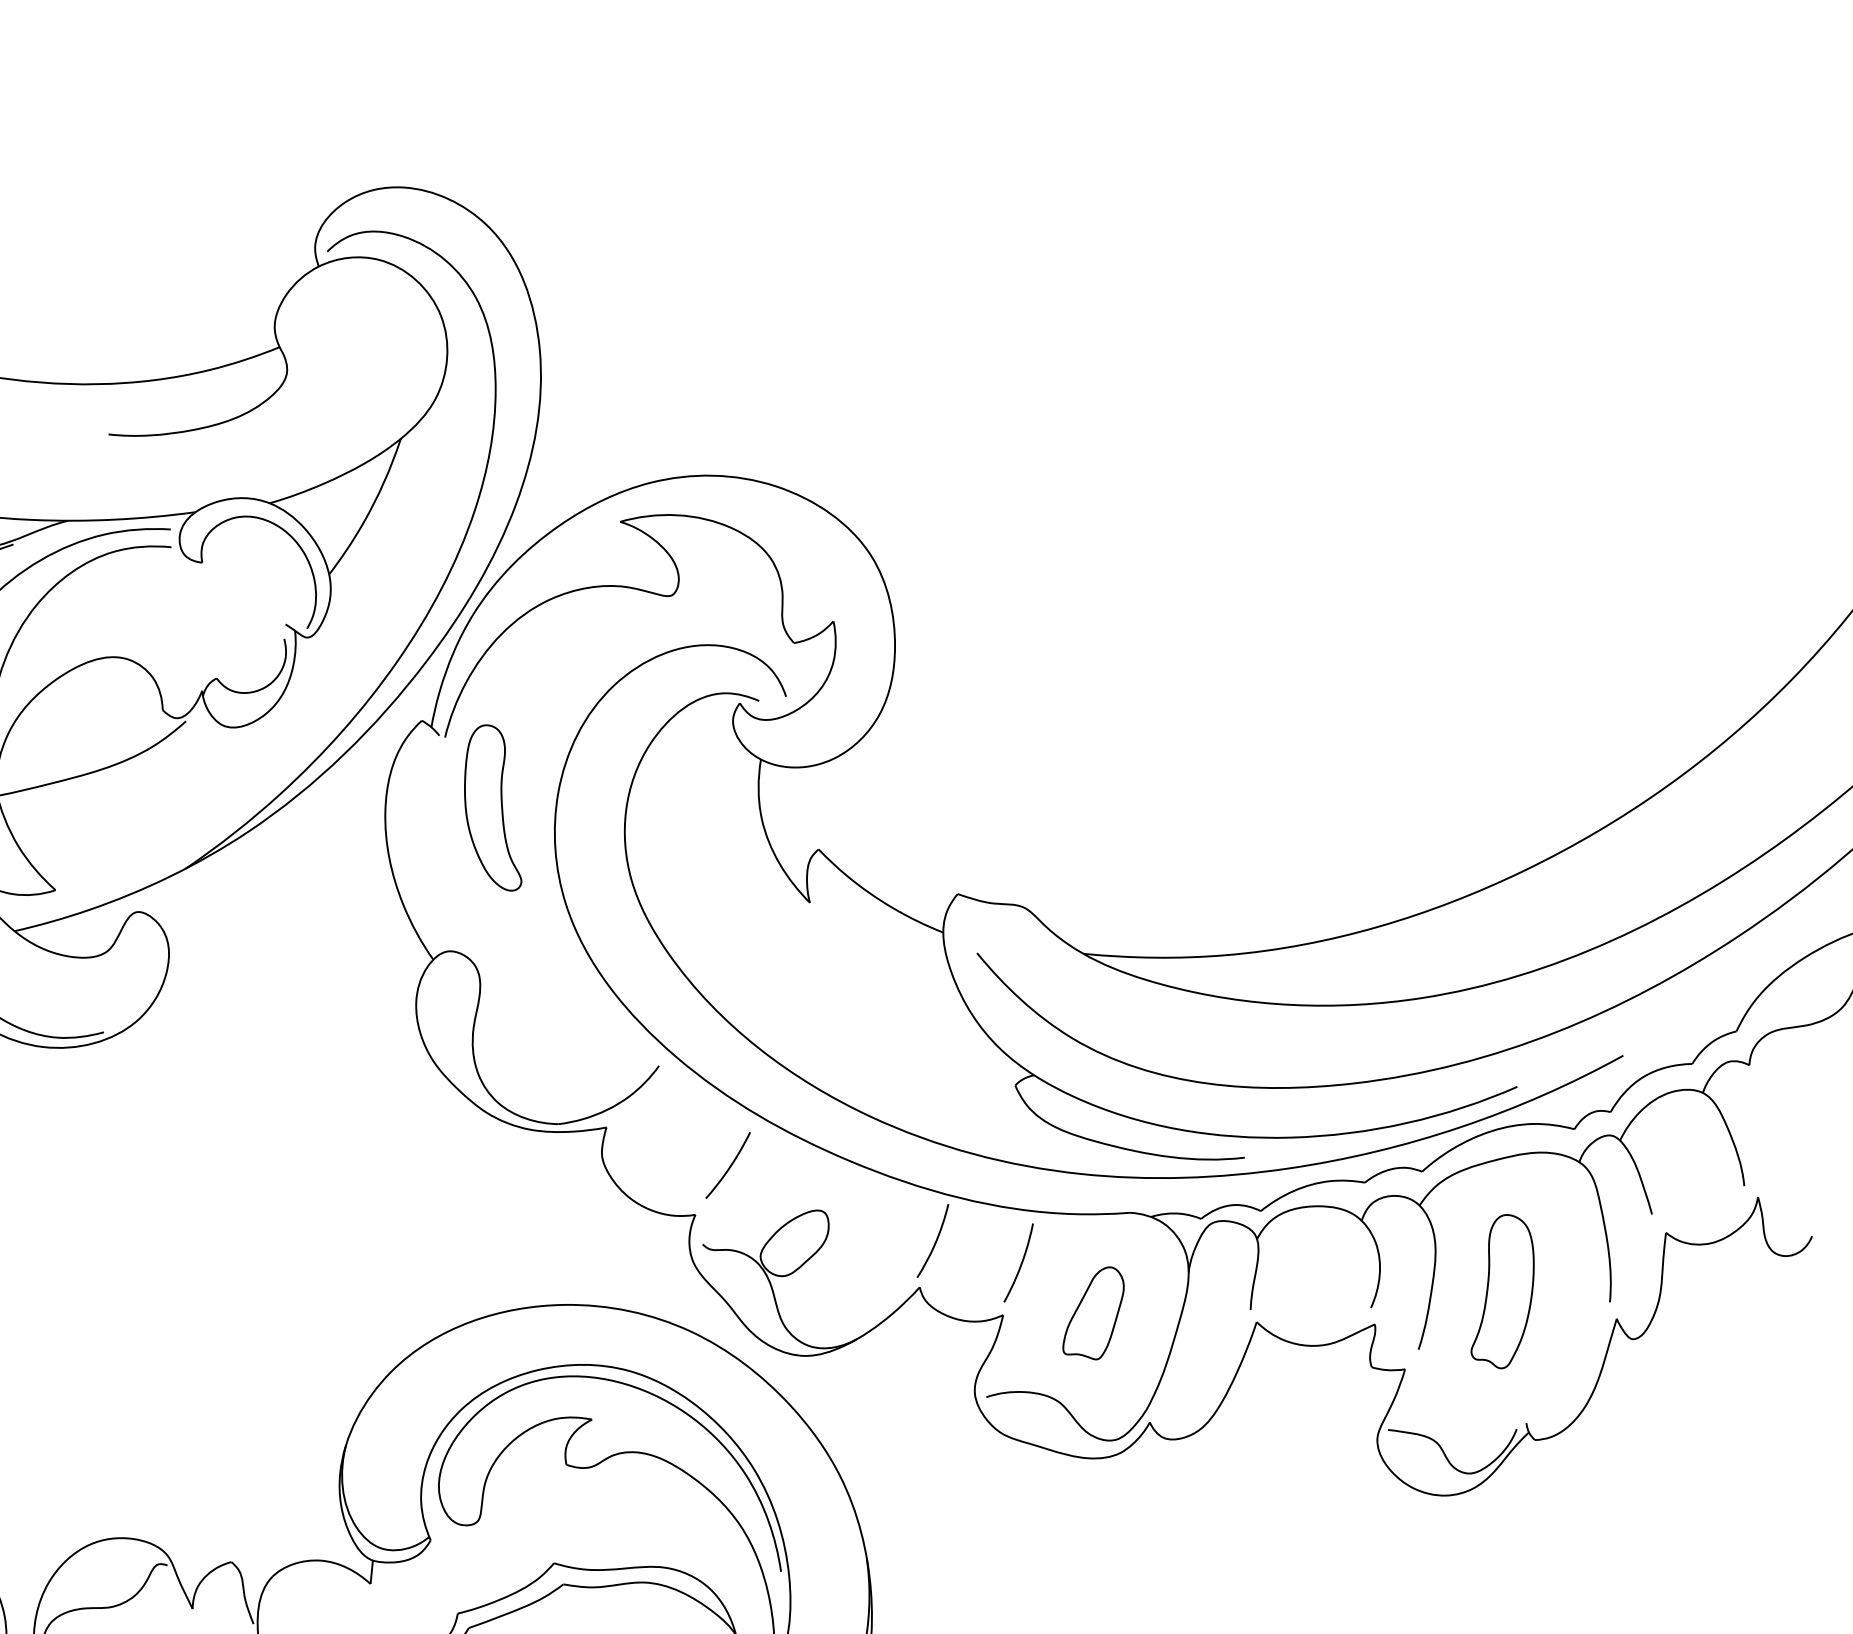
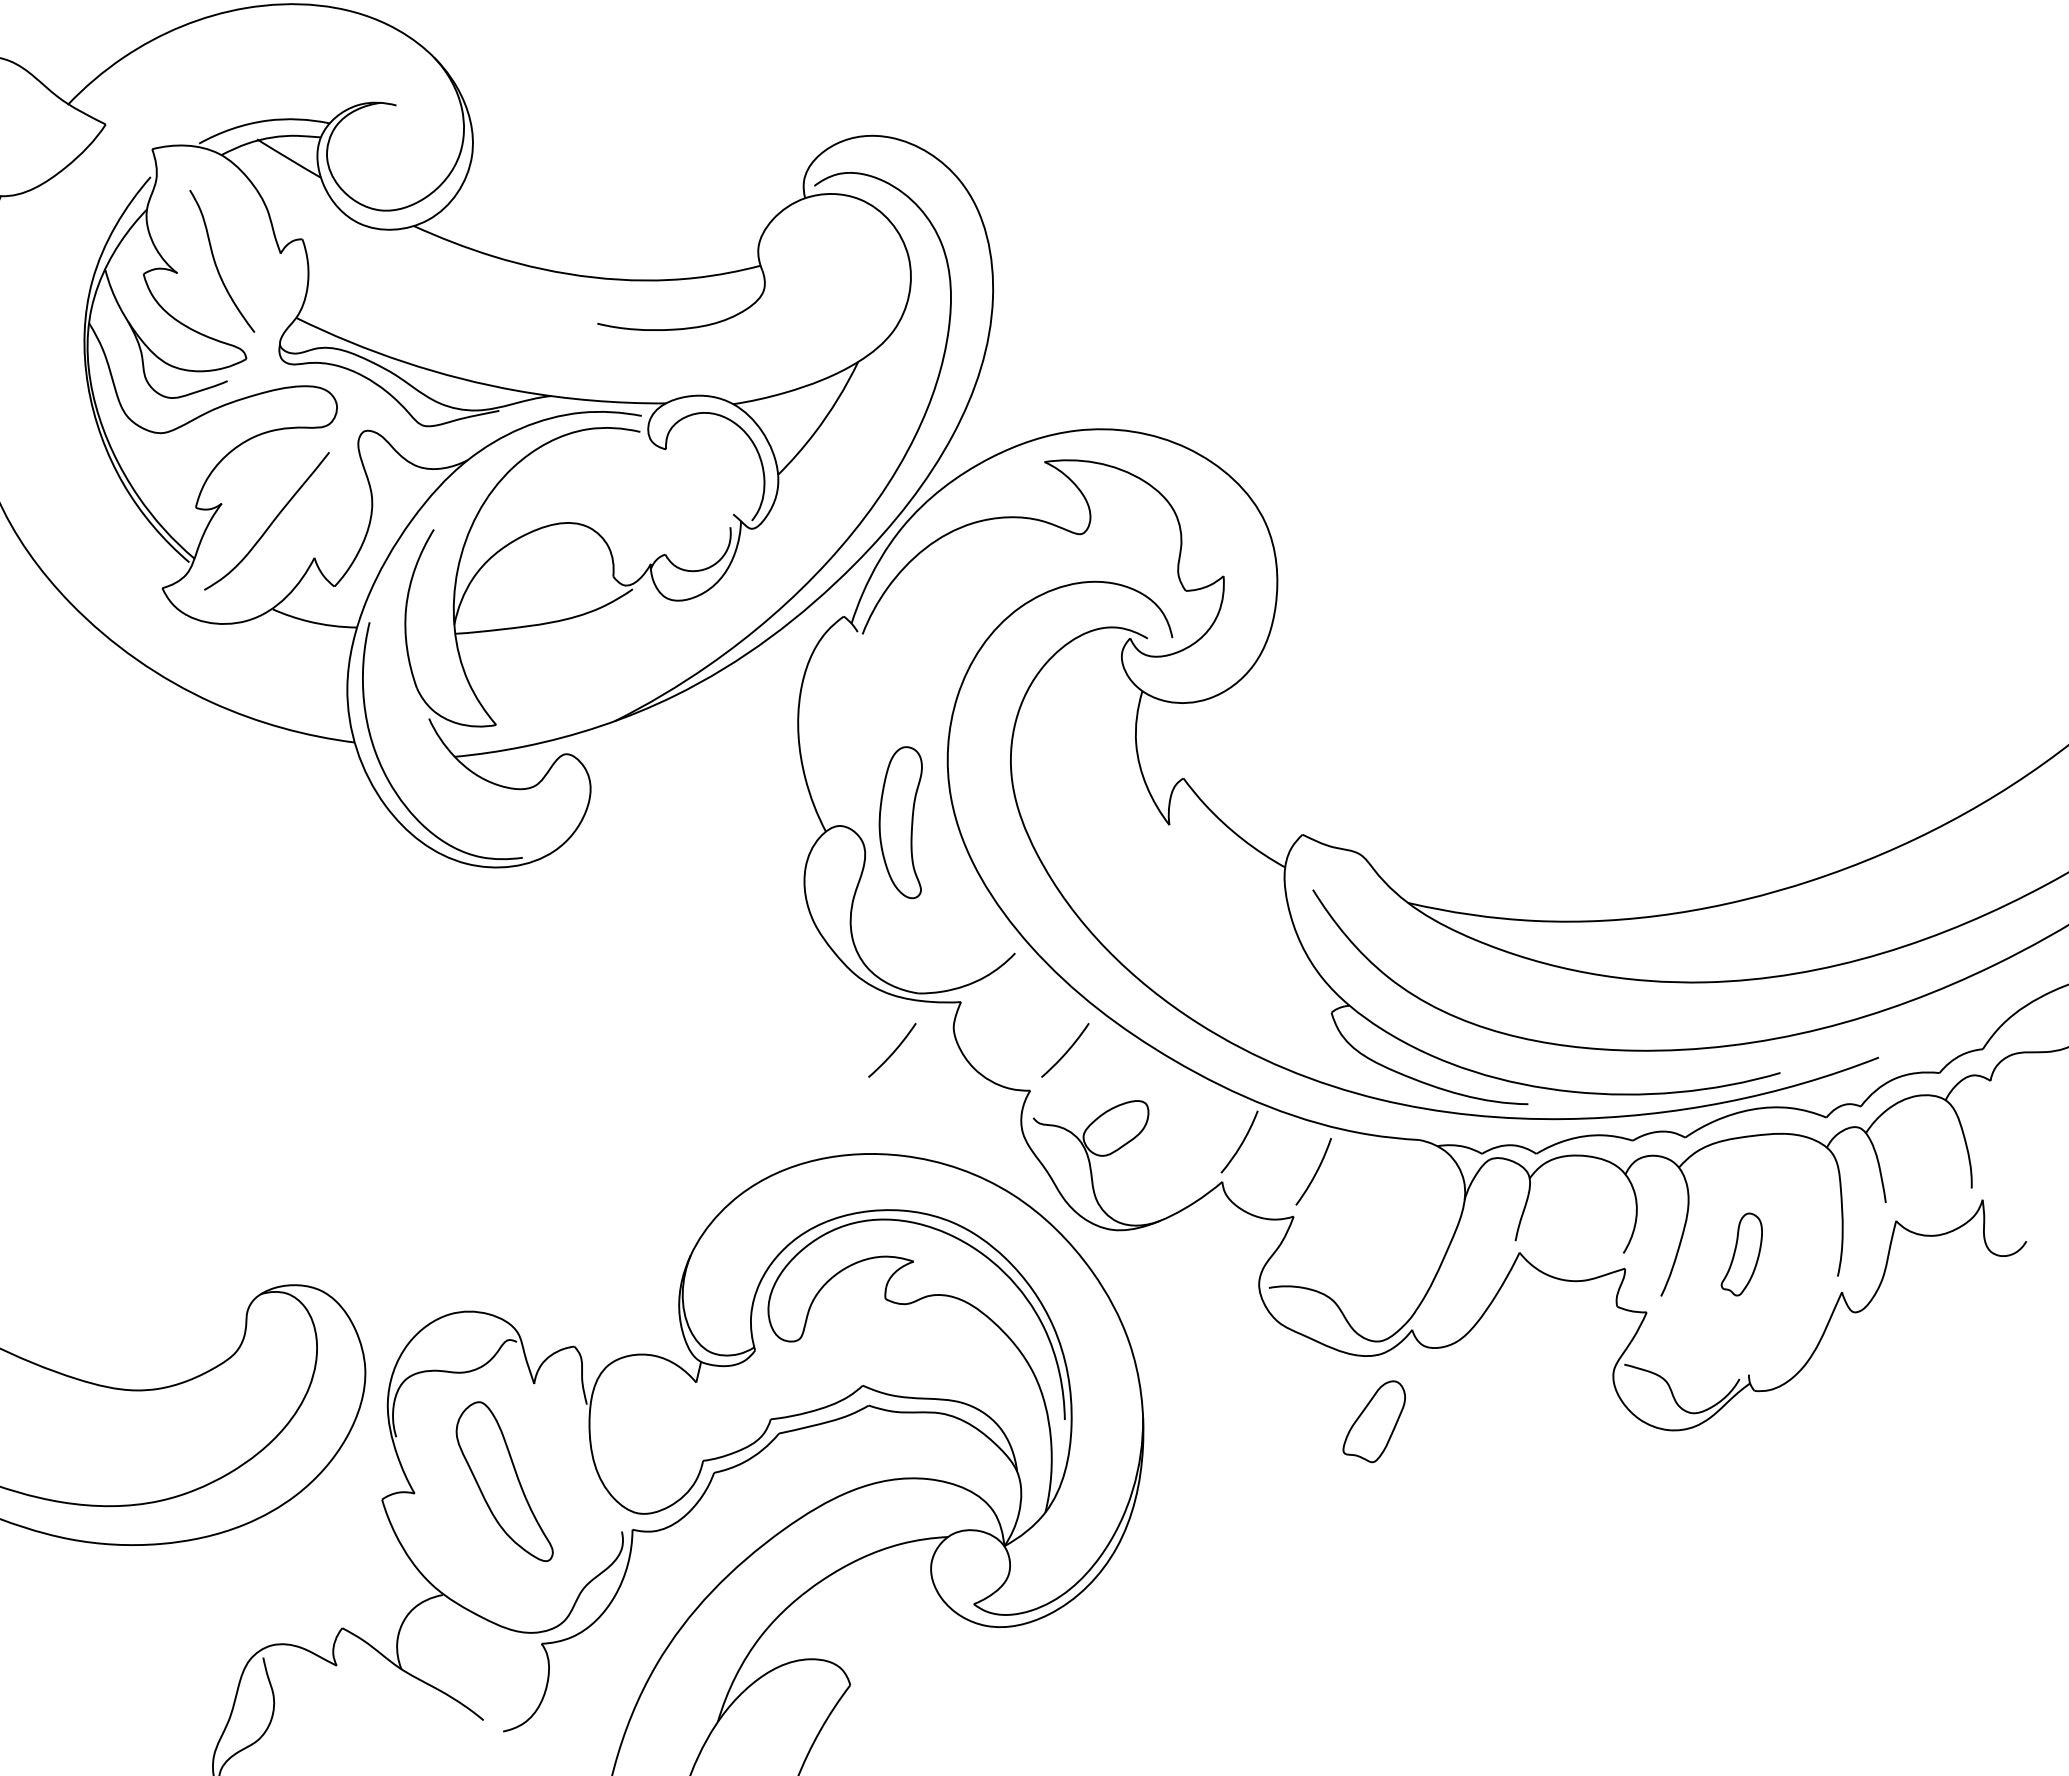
part: (489, 809) -> (900, 822), moved
curve: (539, 1191) -> (893, 1051), added
part: (1500, 1291) -> (1741, 1254), size x0.6
part: (1092, 1314) -> (1373, 1421), moved

